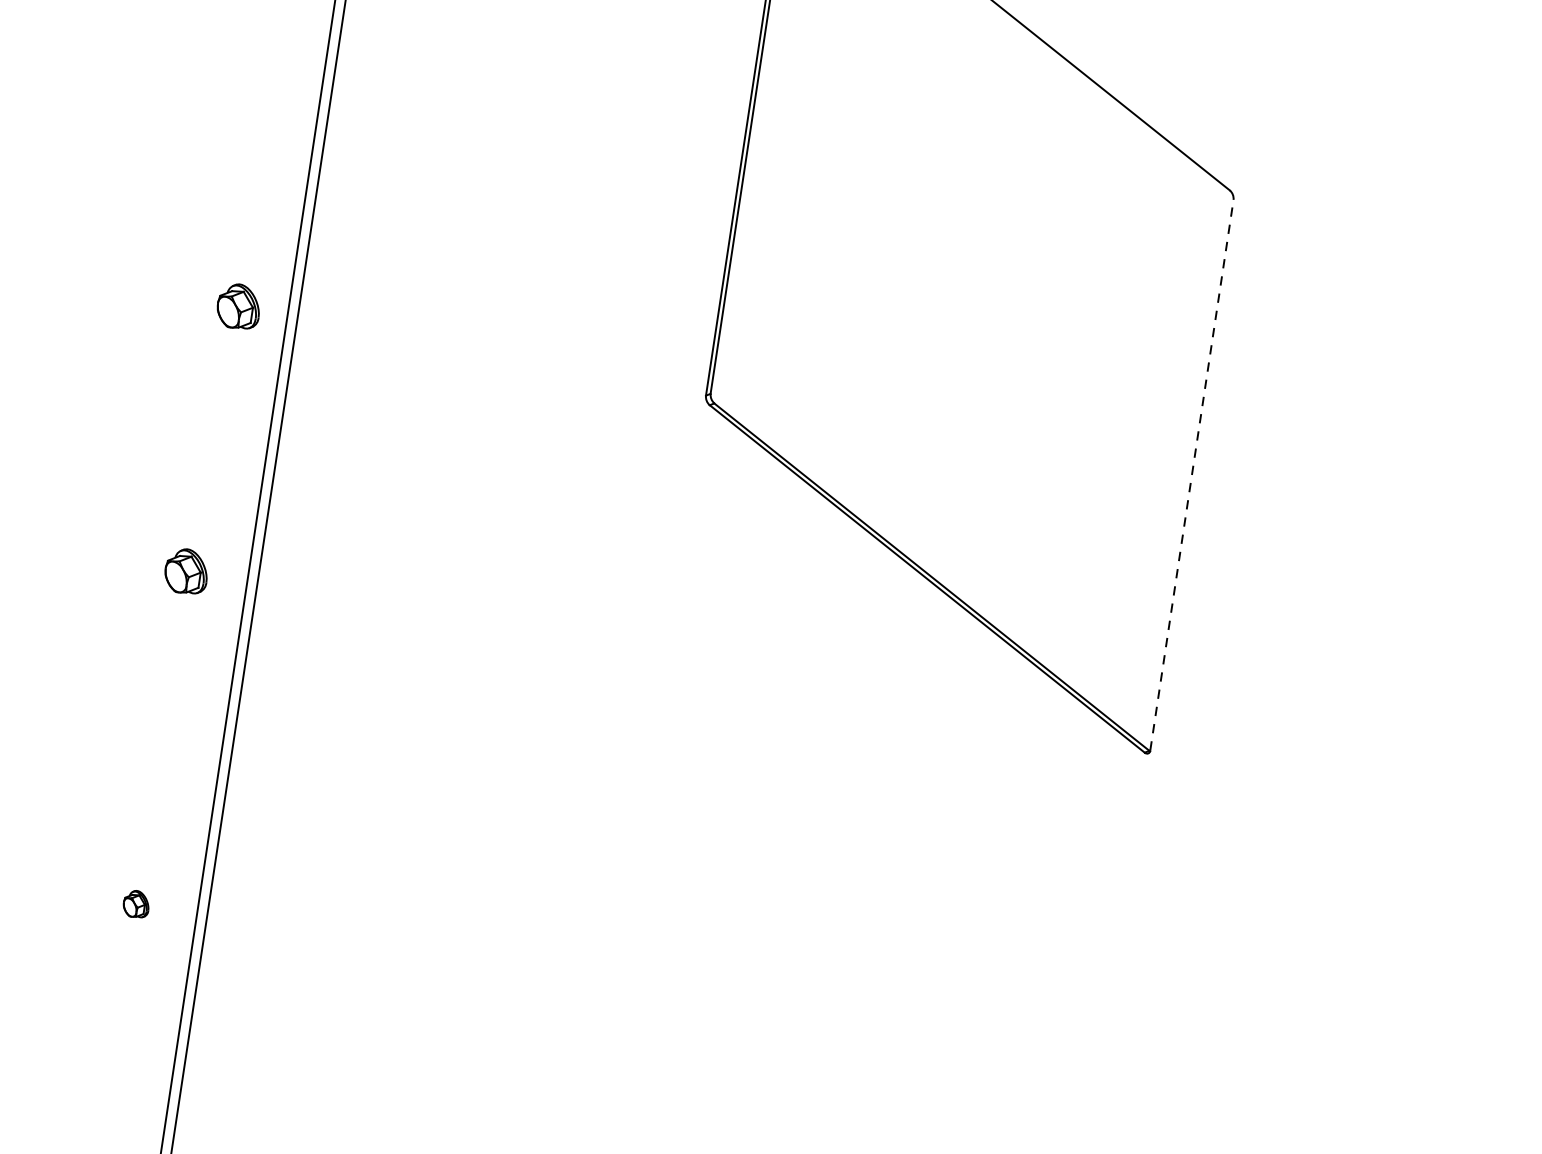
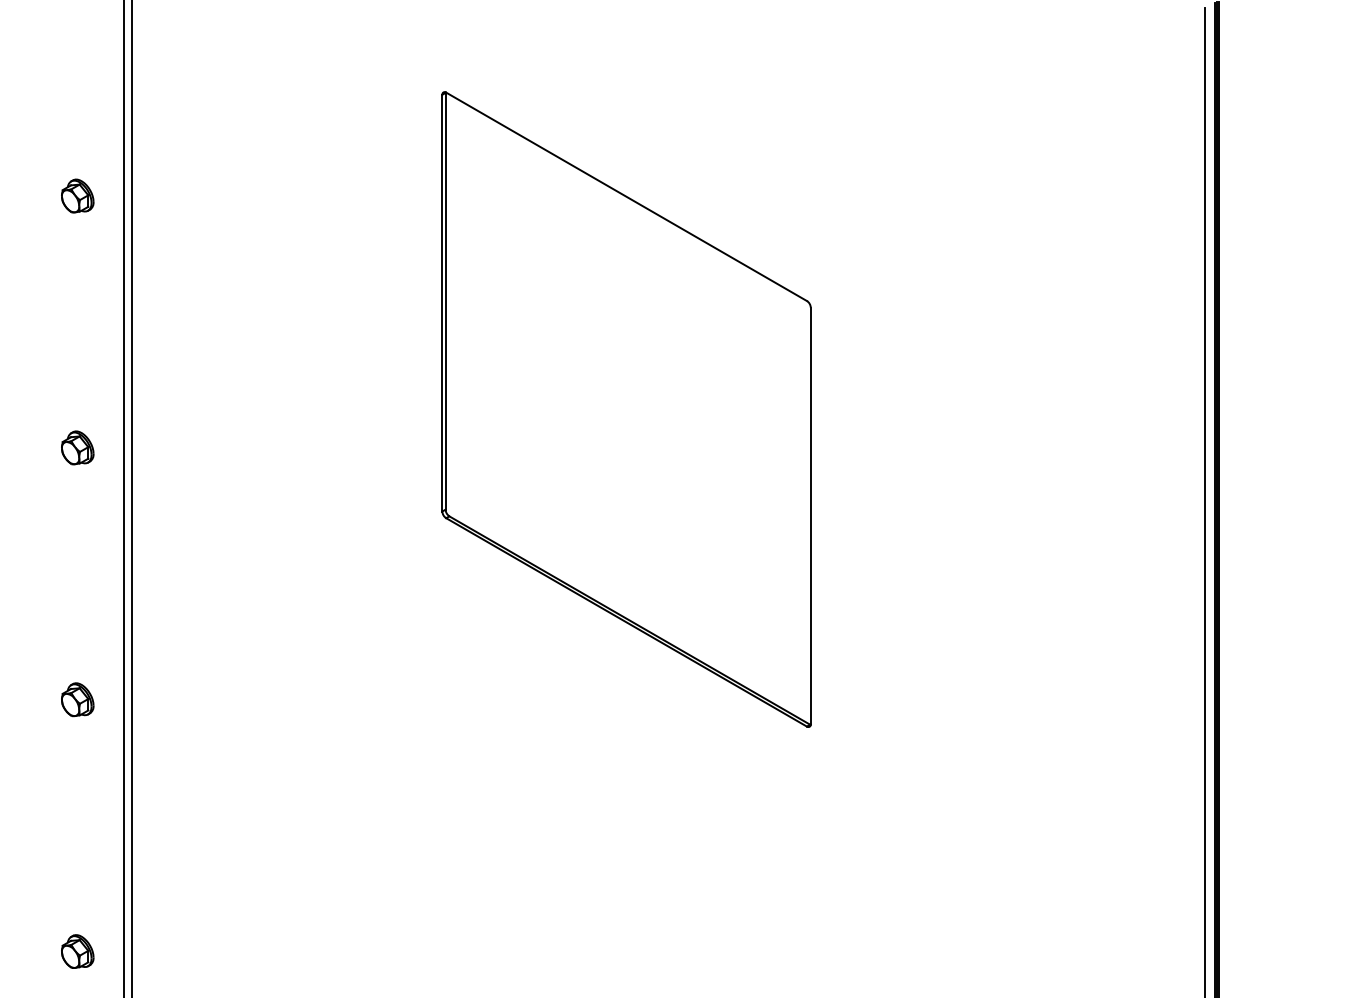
part: (238, 306) -> (77, 447), moved
line: (1191, 474) -> (810, 515), dashed -> solid
part: (136, 904) -> (77, 951), size x1.67

